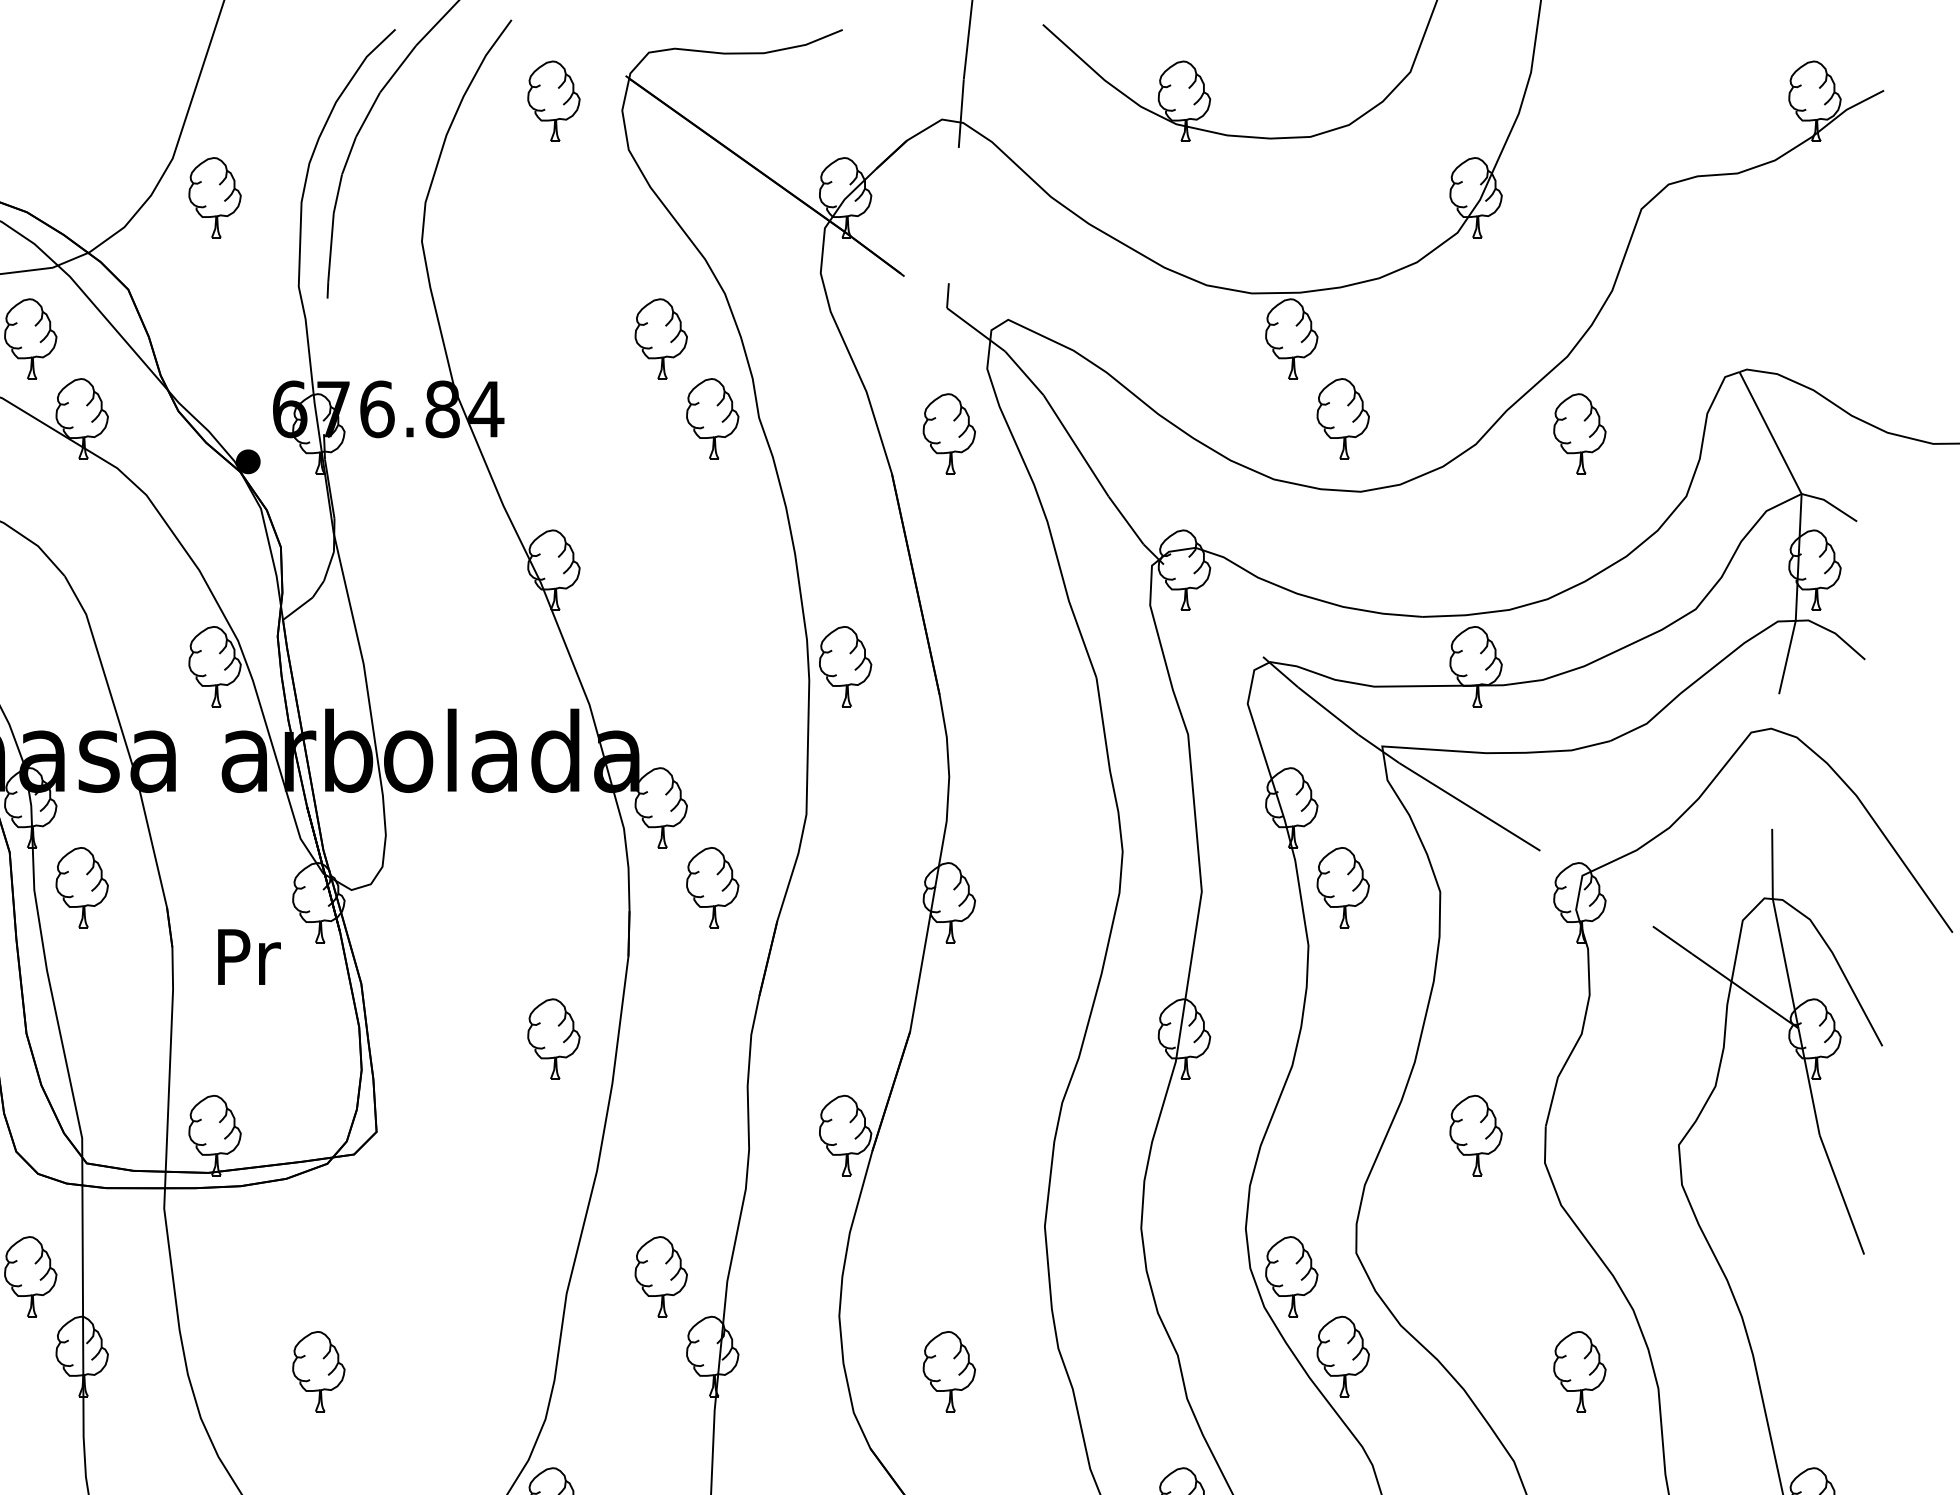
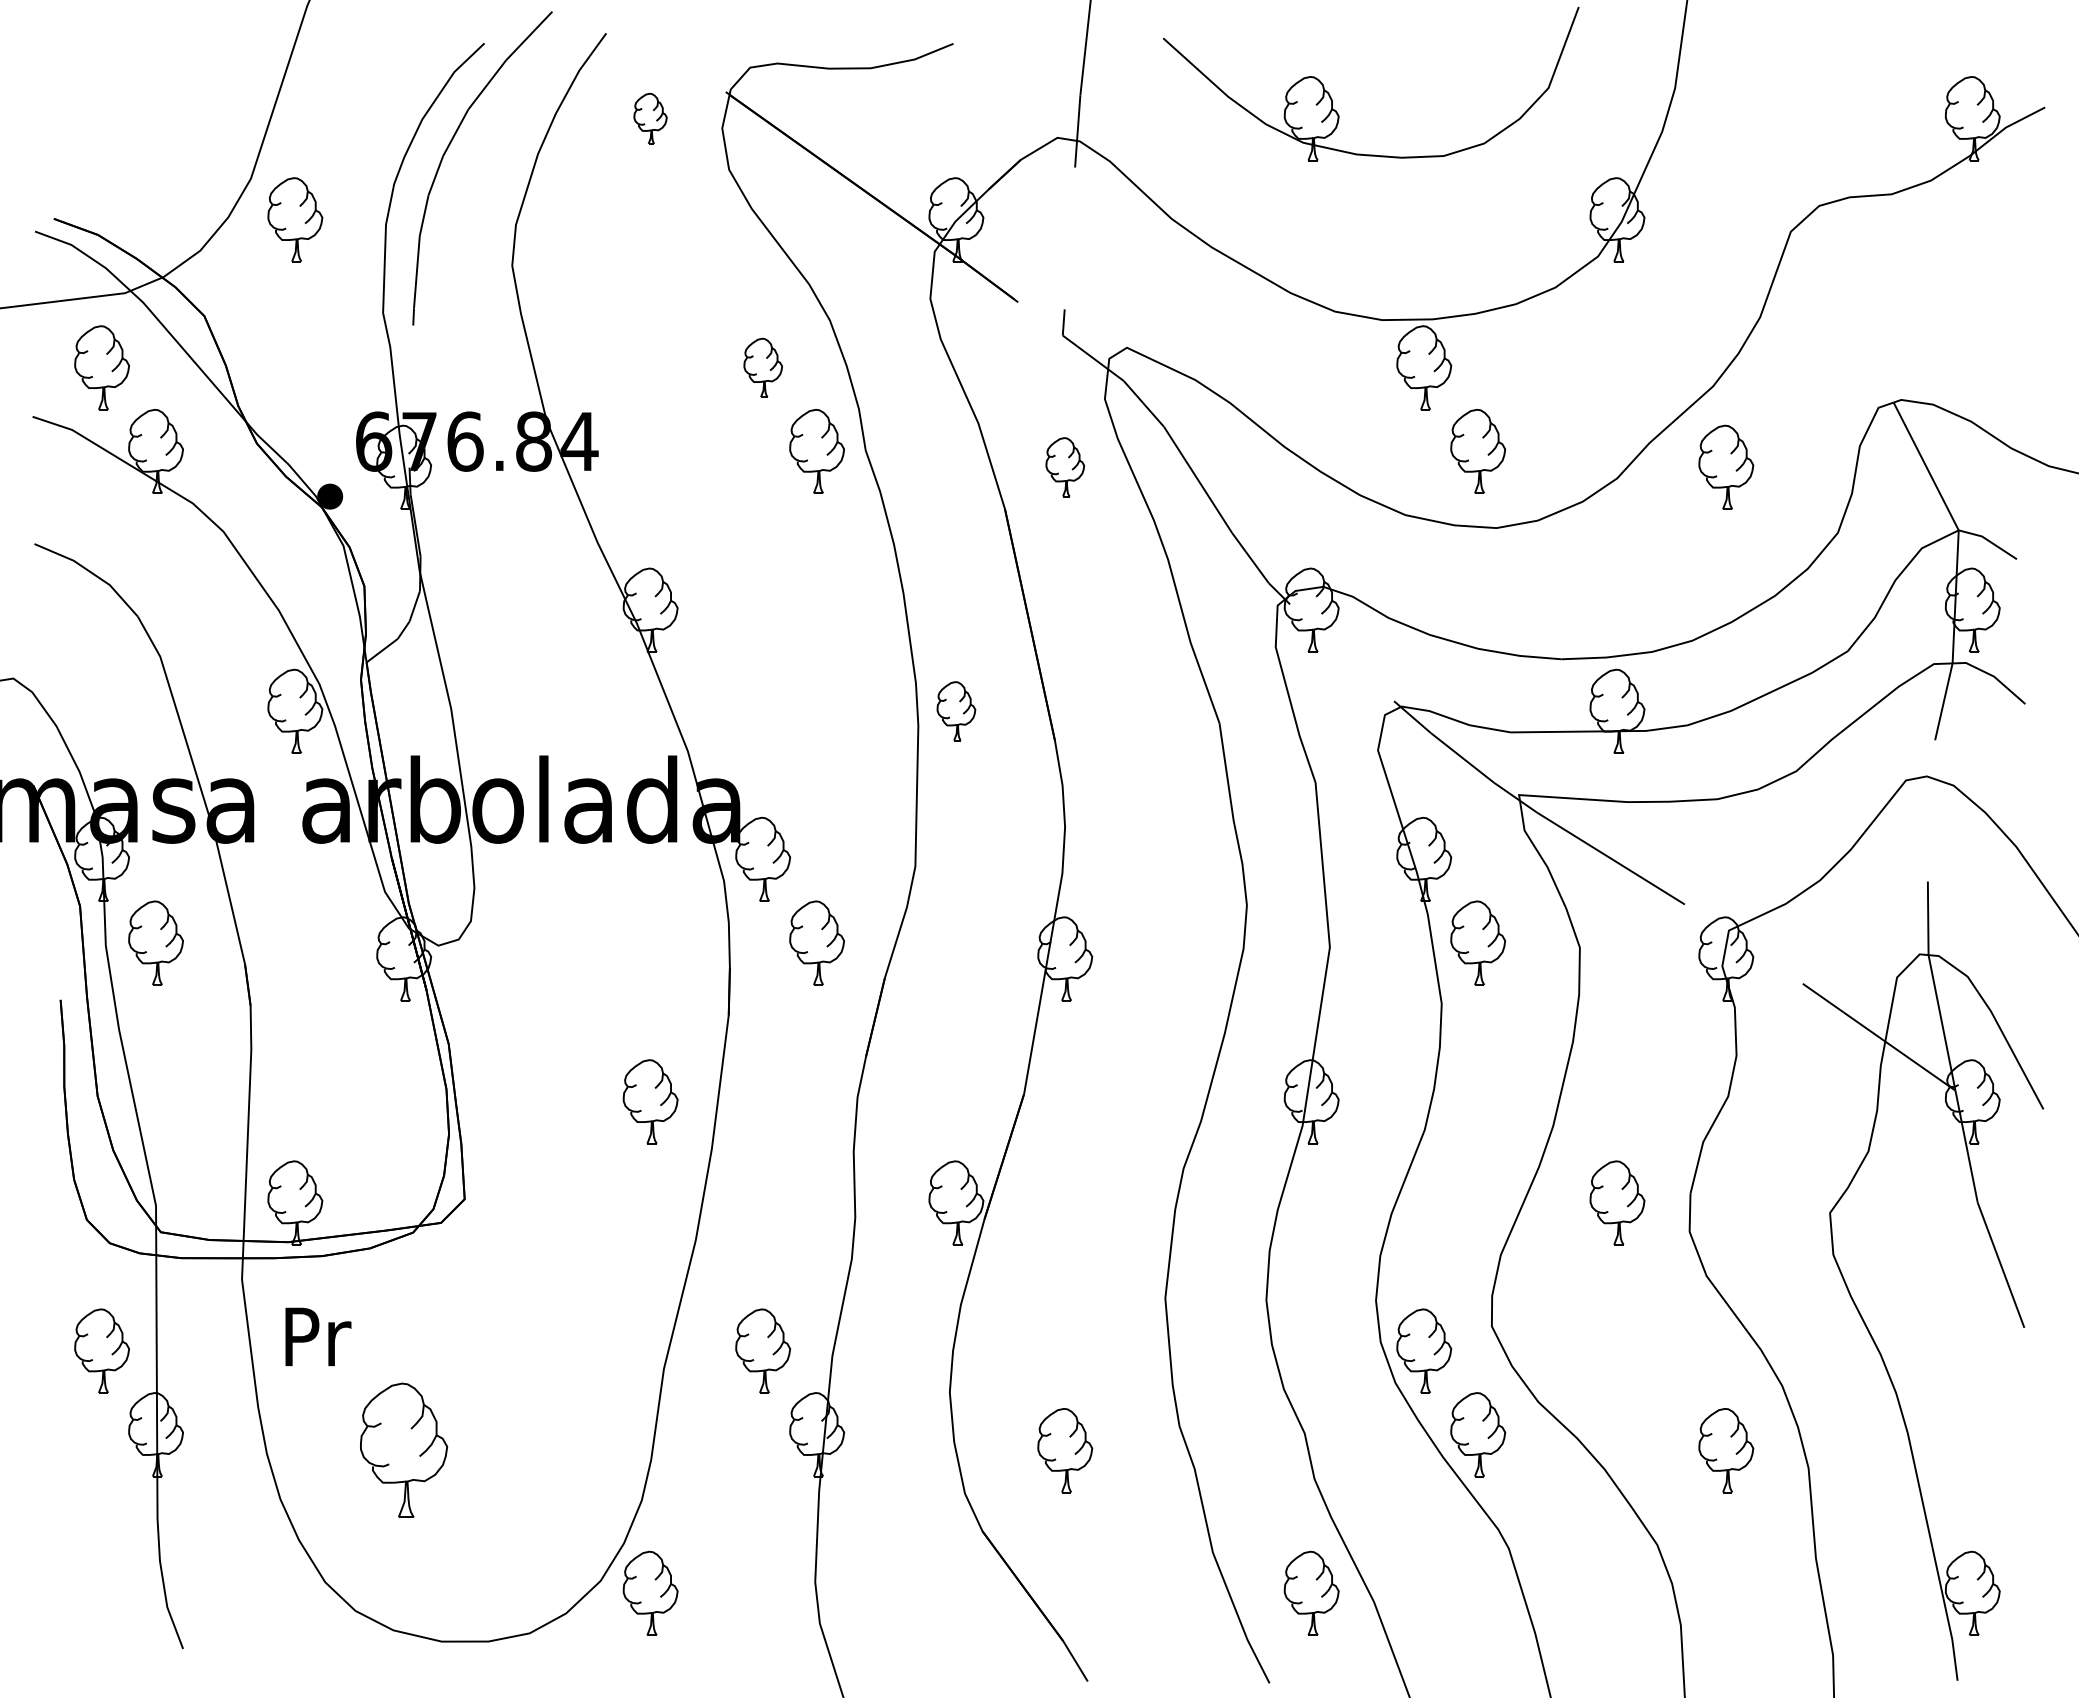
part: (553, 101) -> (650, 118), size x0.6
part: (661, 338) -> (763, 367), size x0.7
part: (949, 433) -> (1065, 466), size x0.7
part: (845, 665) -> (956, 710), size x0.7
text: (249, 956) -> (318, 1336), moved
part: (319, 1371) -> (404, 1450), size x1.6

